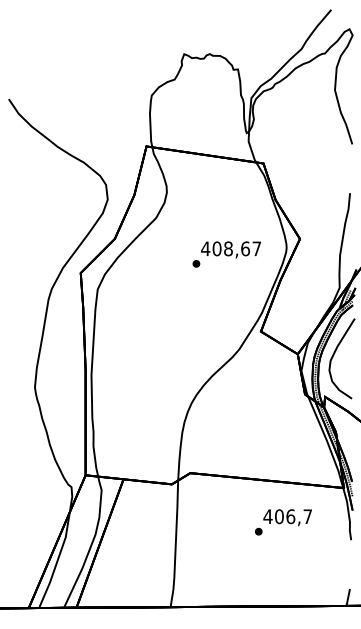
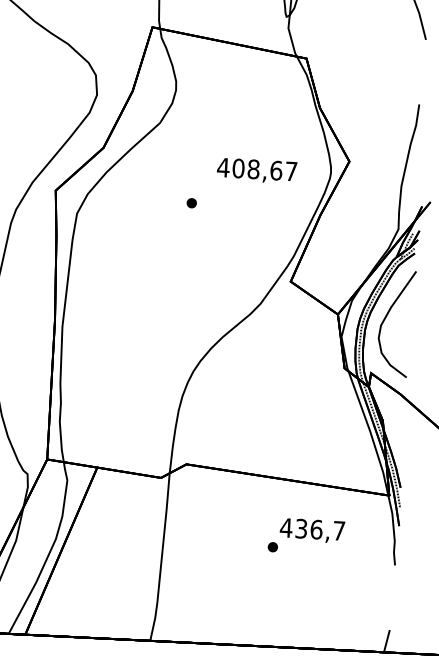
part: (196, 263) -> (191, 202), moved
text: (279, 516) -> (301, 528), 406,7 -> 436,7

